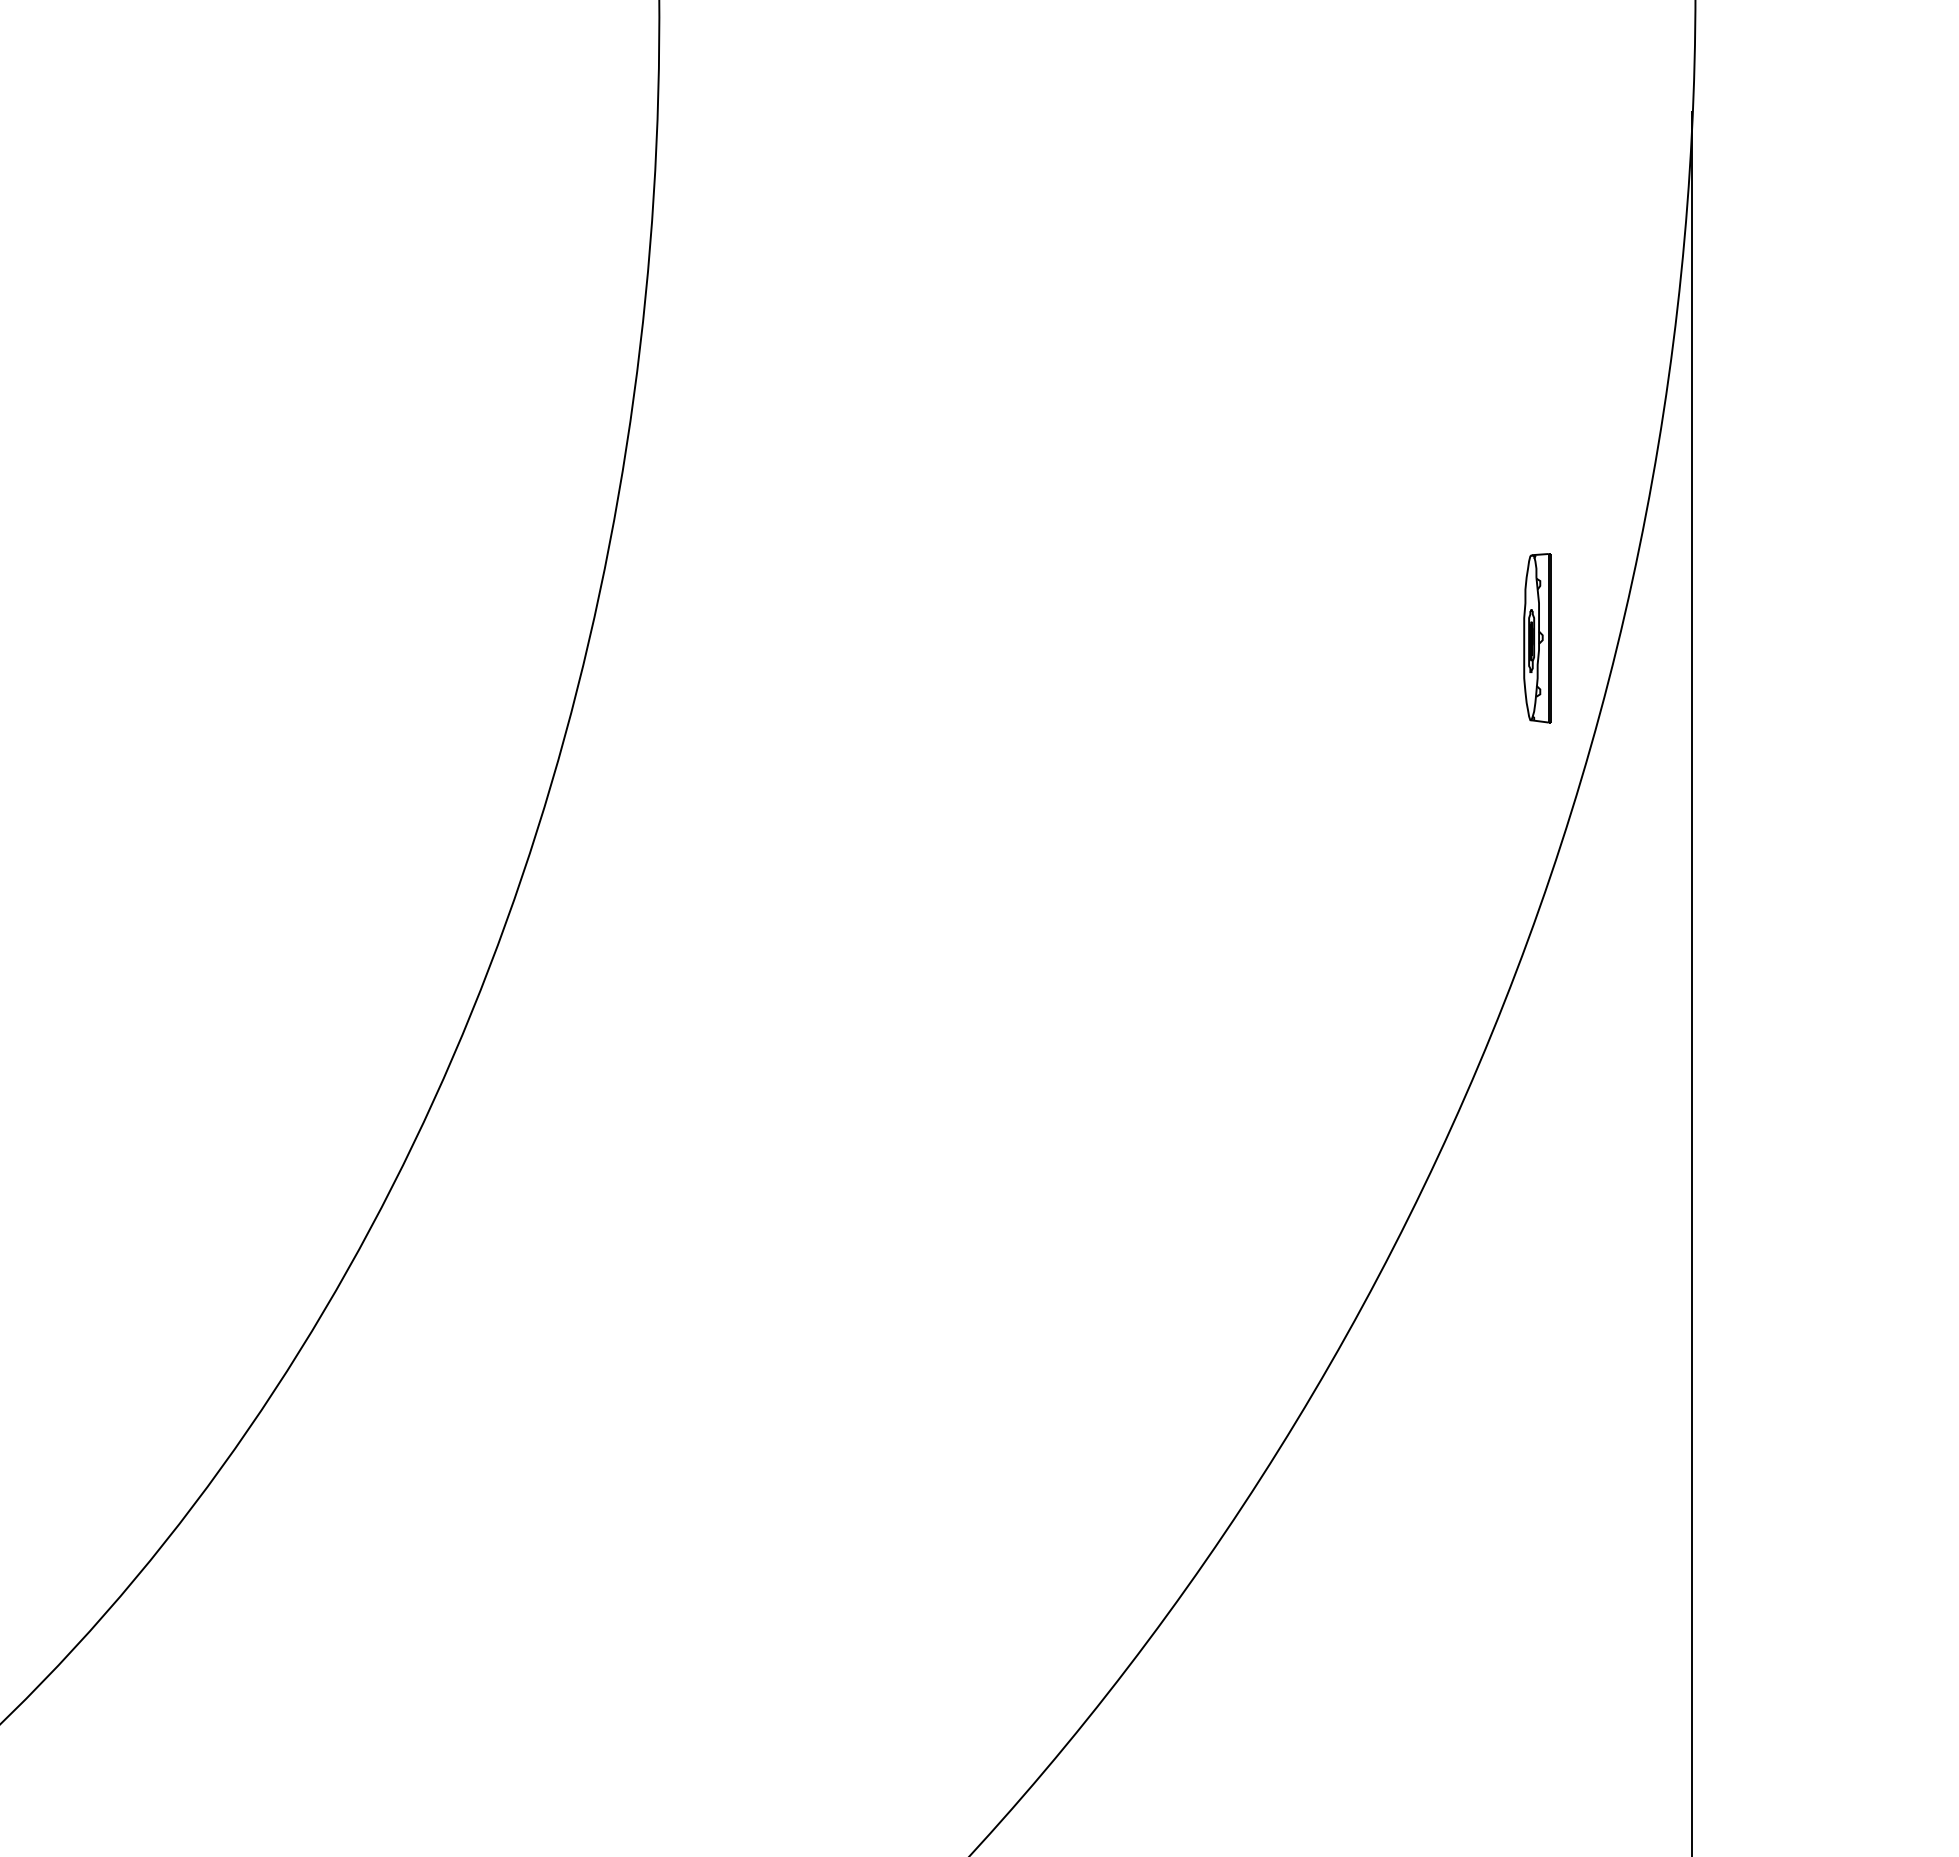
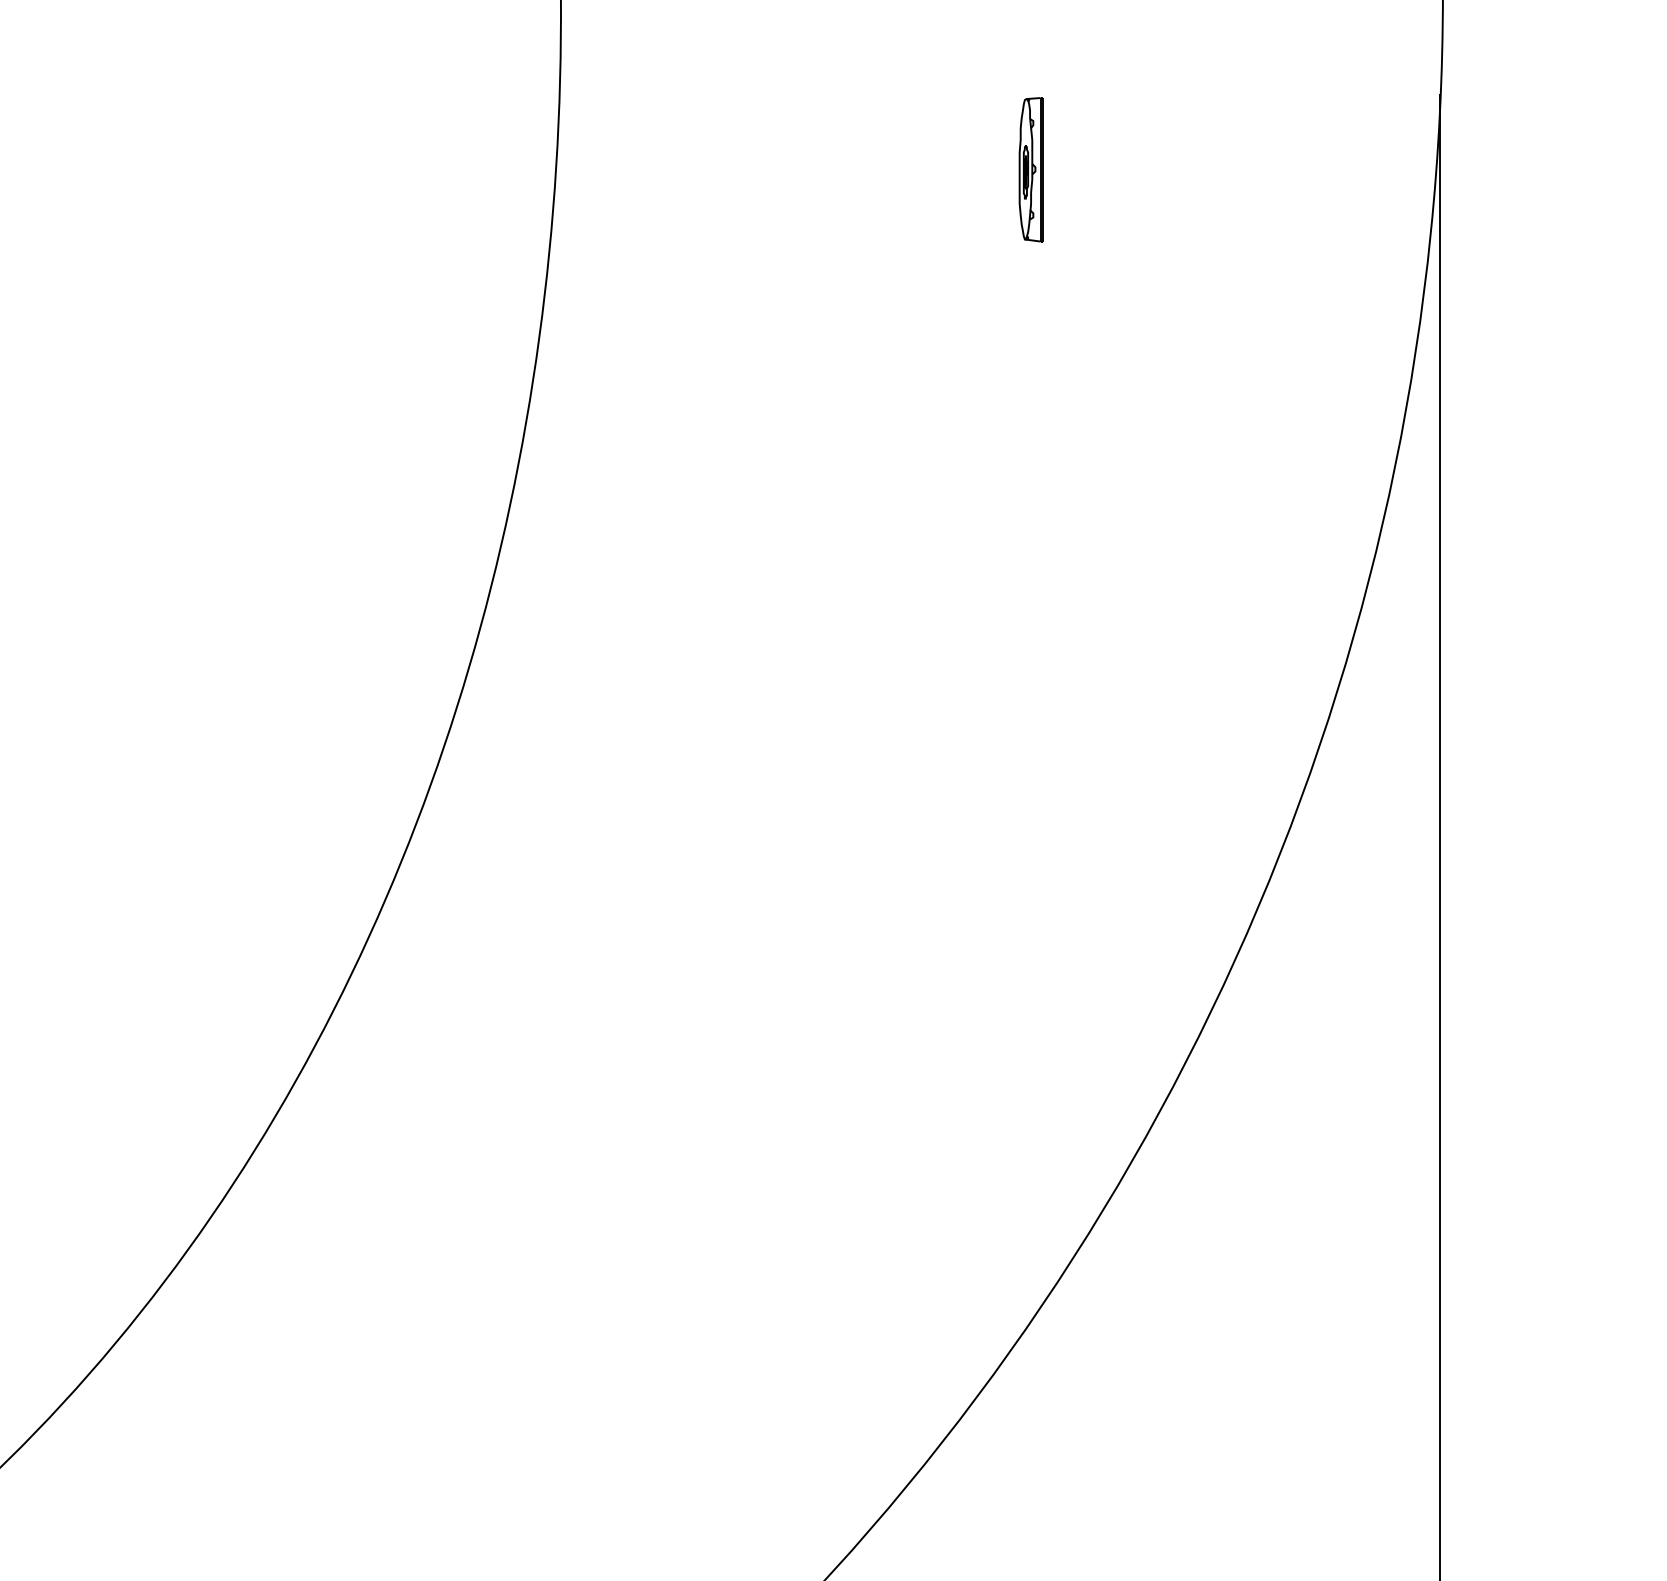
part: (1537, 638) -> (1030, 169), moved

